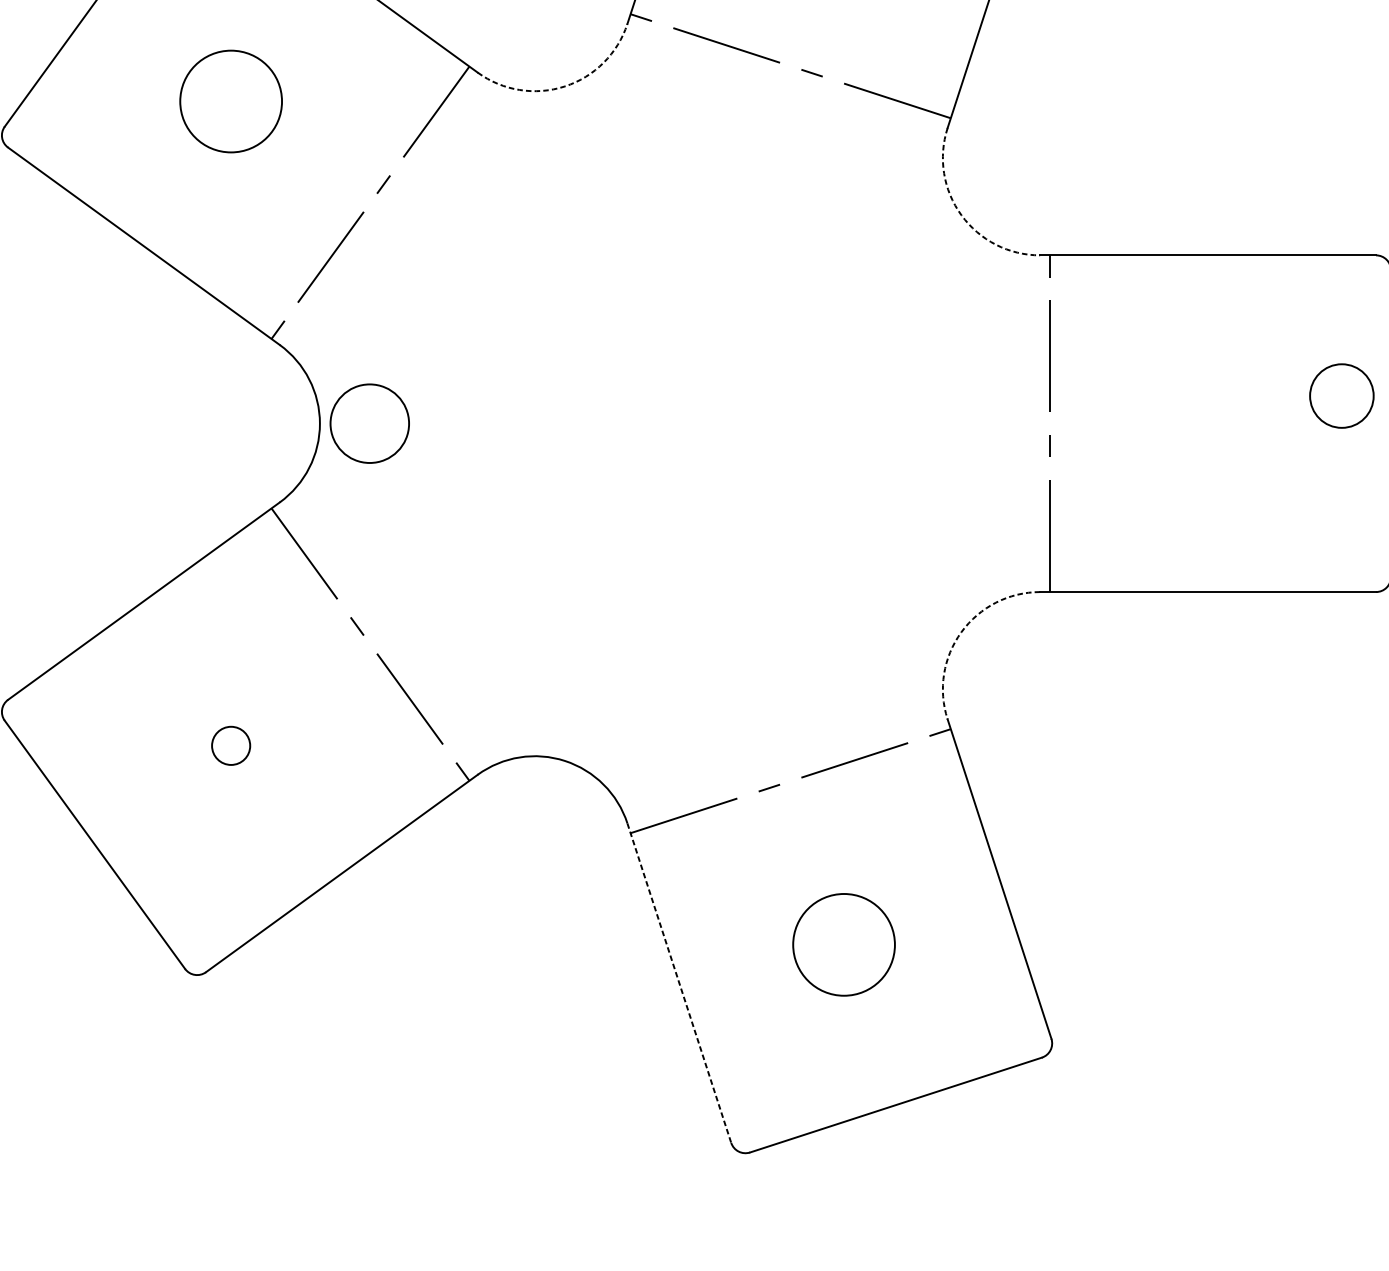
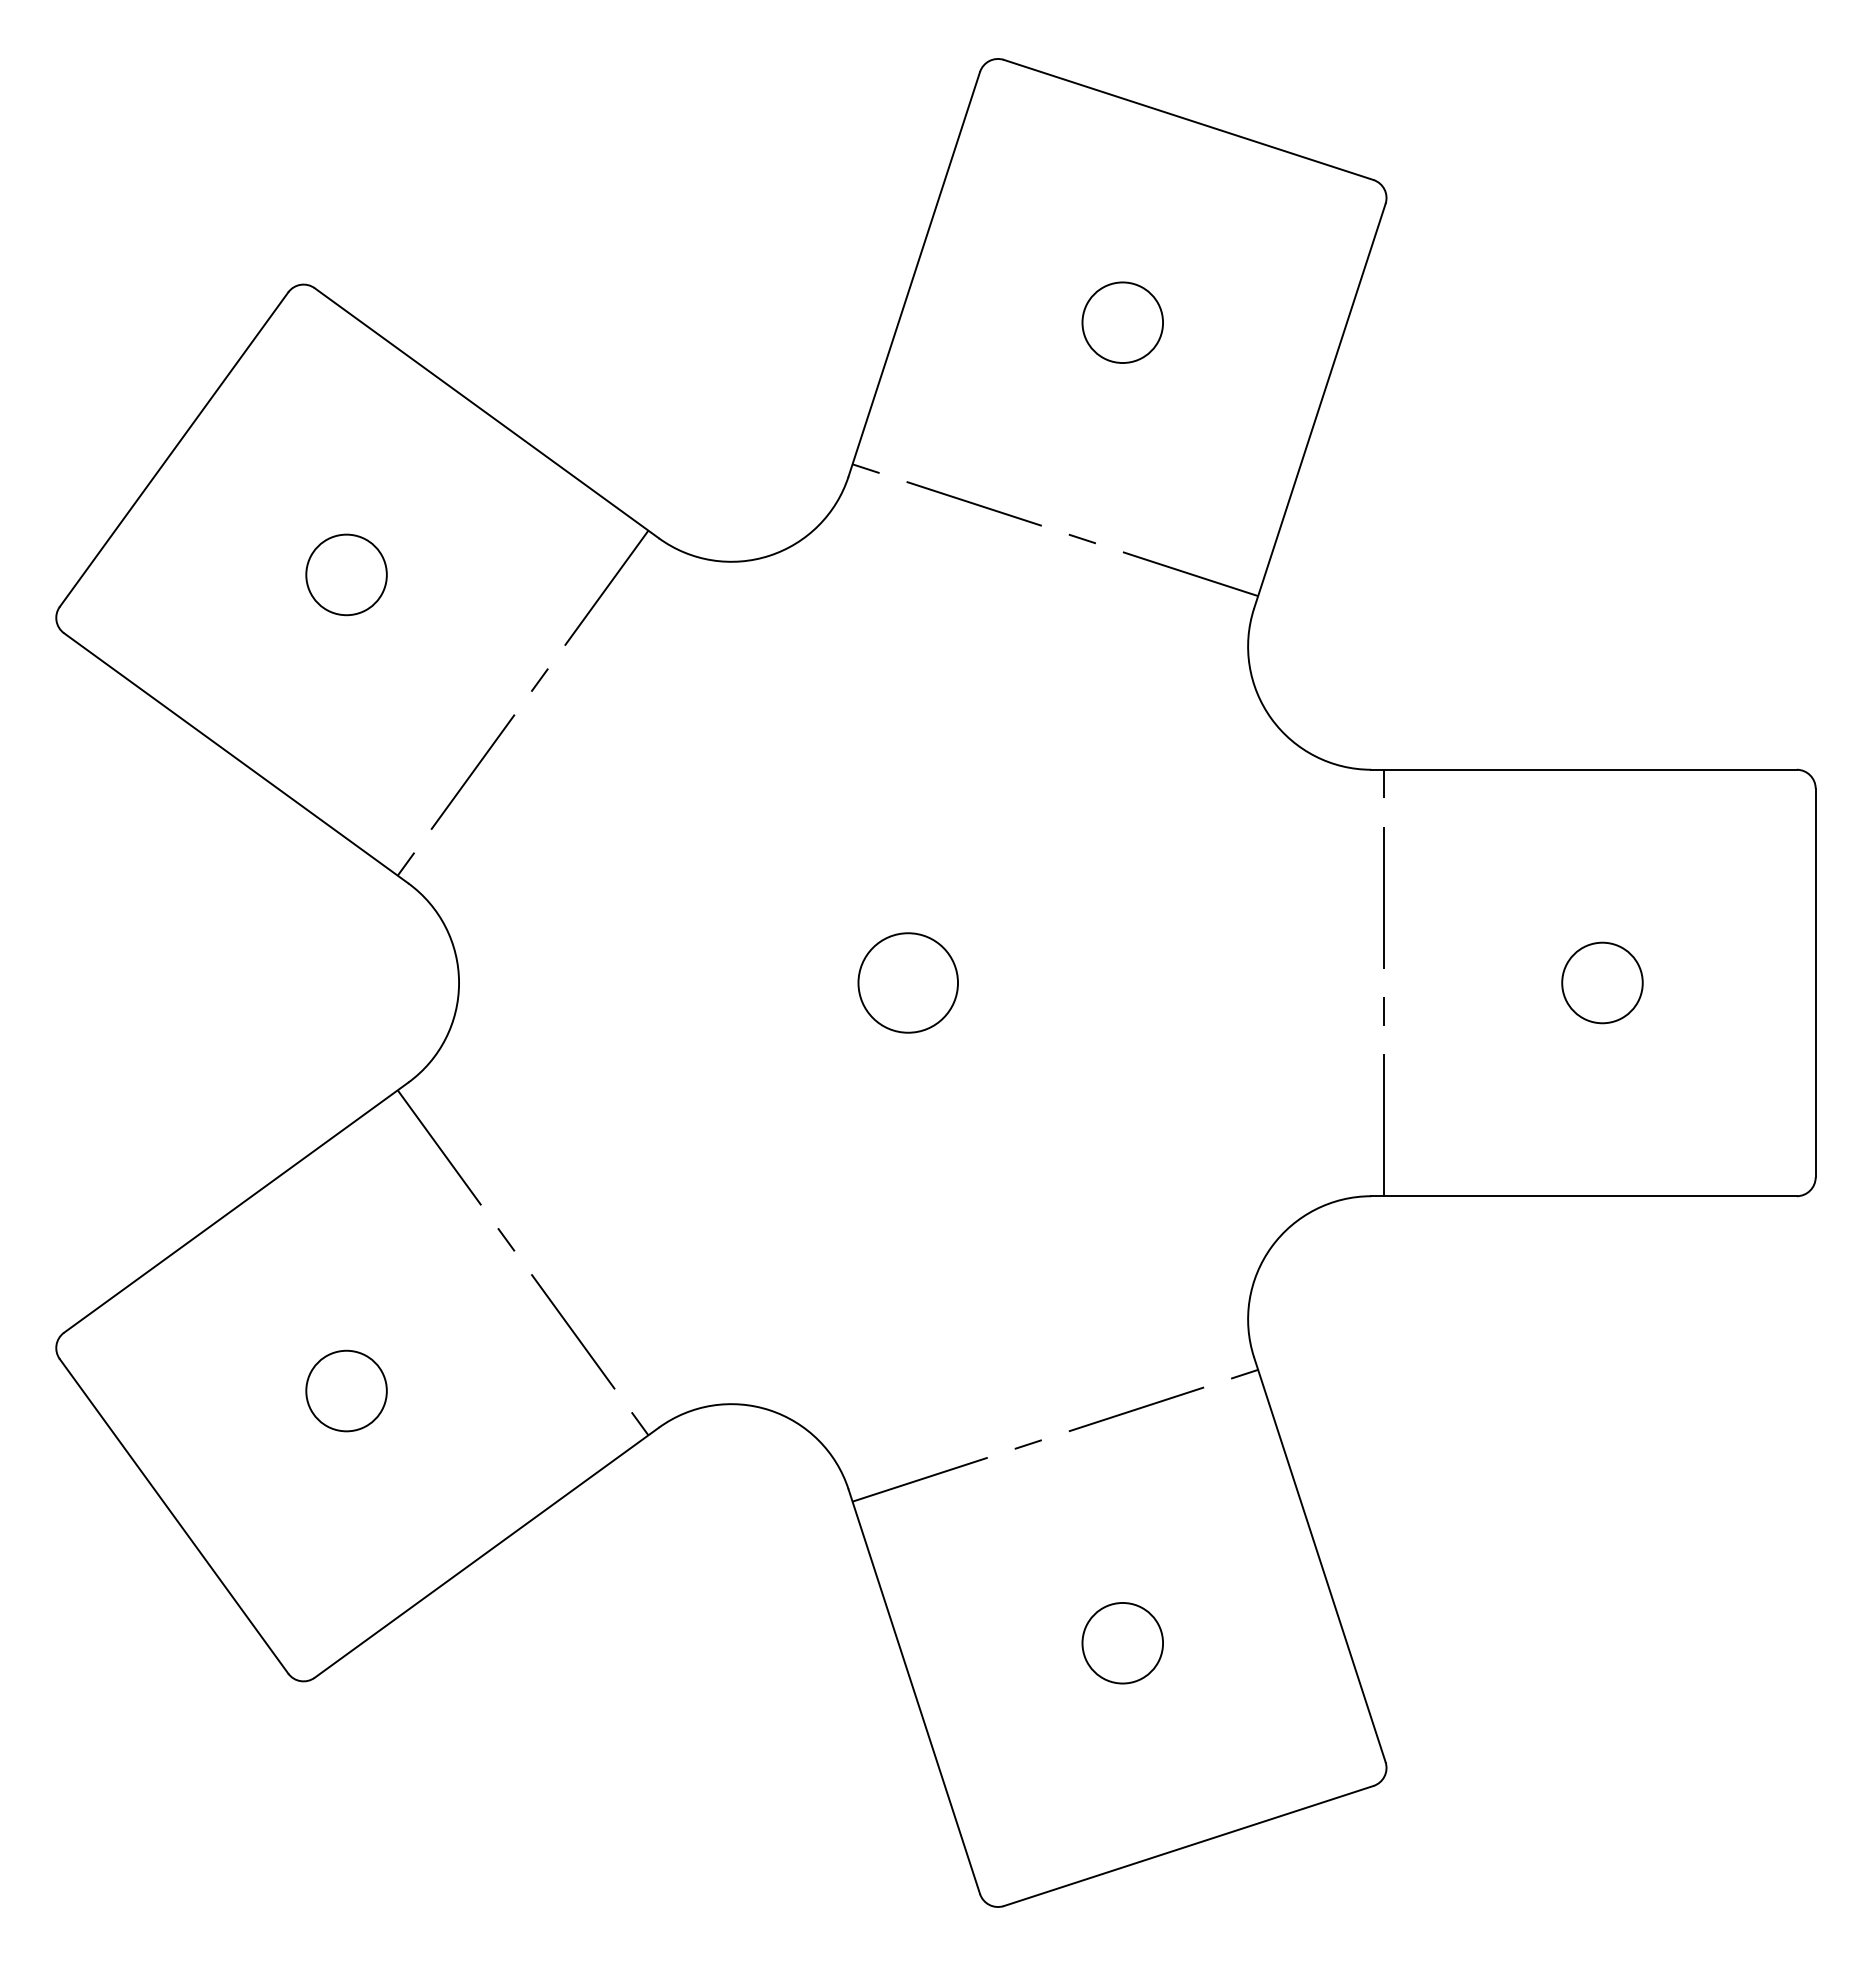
arc: (565, 86) -> (769, 555), dashed -> solid
circle: (231, 101) -> (346, 574), size x0.62
arc: (961, 214) -> (1271, 718), dashed -> solid
circle: (1341, 395) -> (1602, 982), moved
circle: (369, 423) -> (907, 982), moved
arc: (961, 632) -> (1271, 1247), dashed -> solid
circle: (231, 745) -> (346, 1390), size x1.67
circle: (843, 945) -> (1122, 1643), size x0.62
line: (679, 983) -> (914, 1691), dashed -> solid

